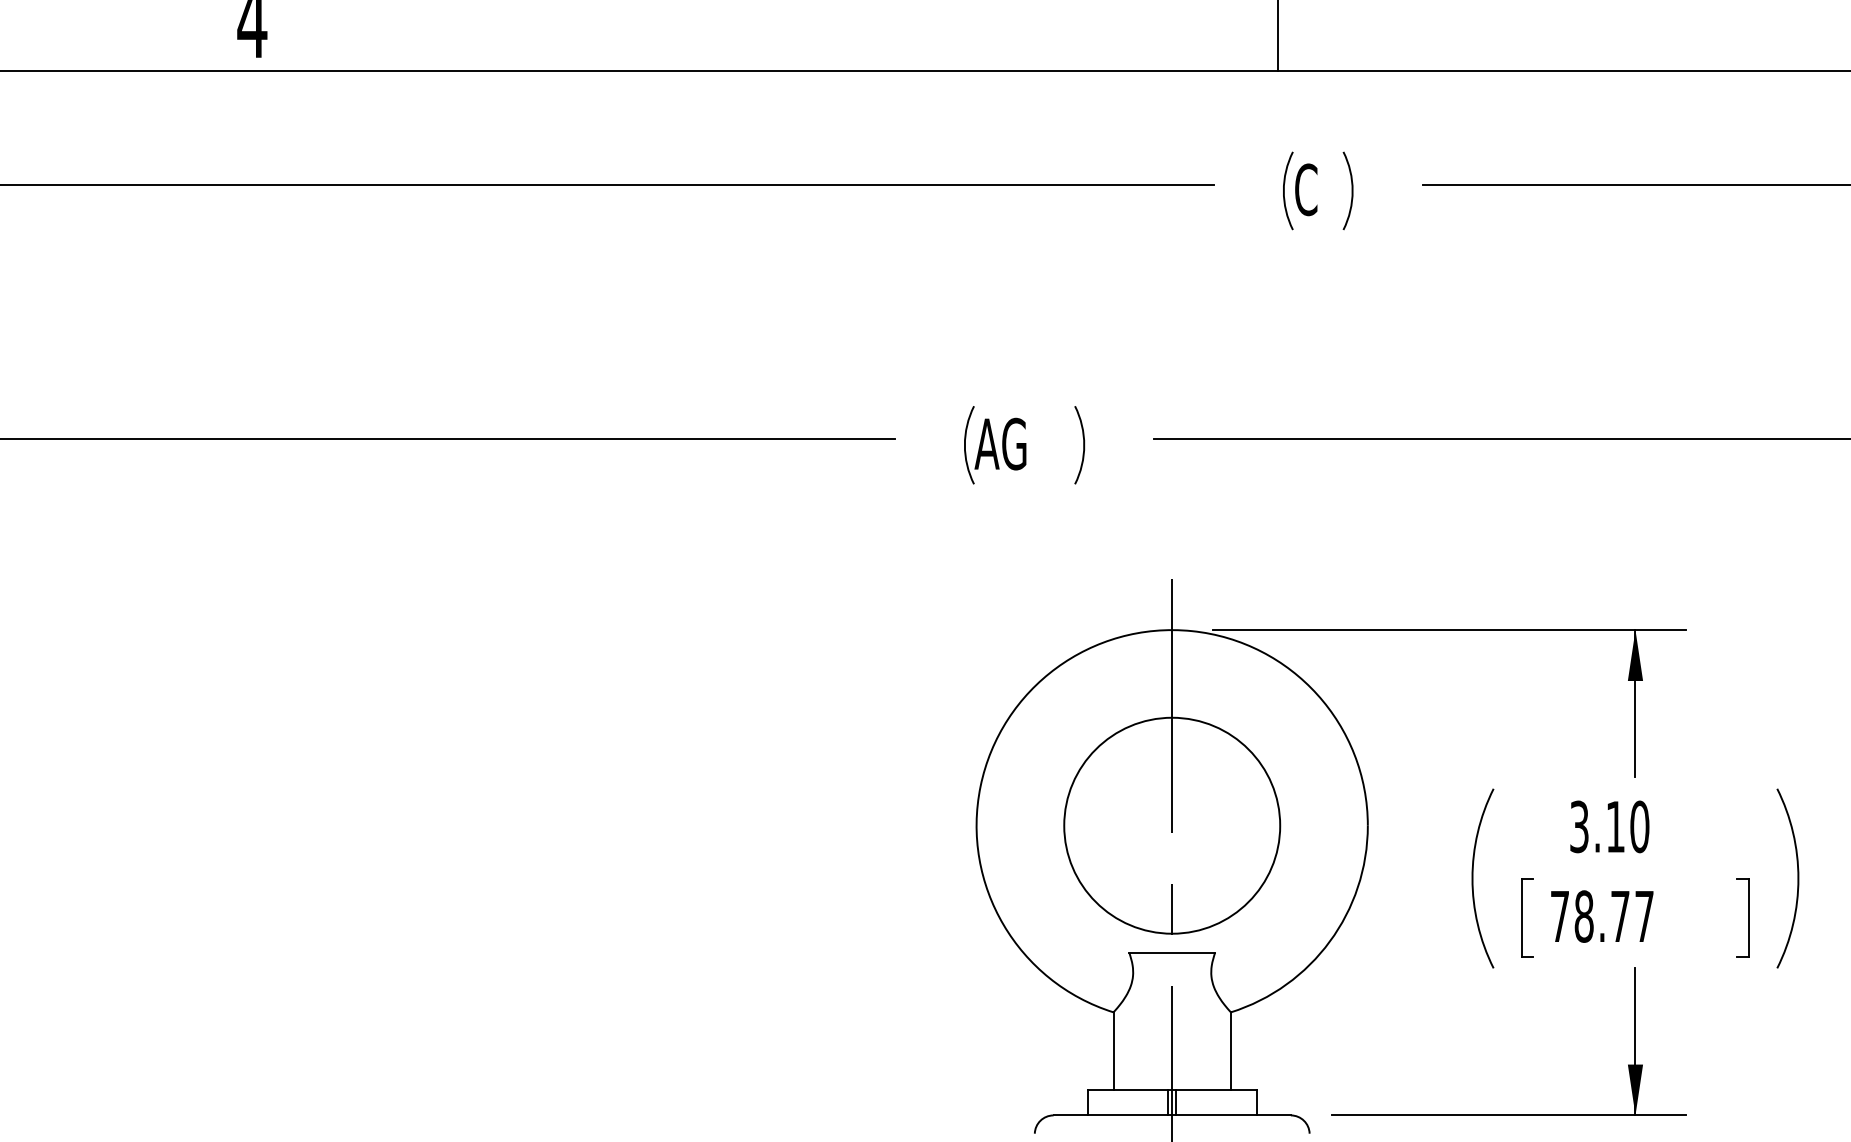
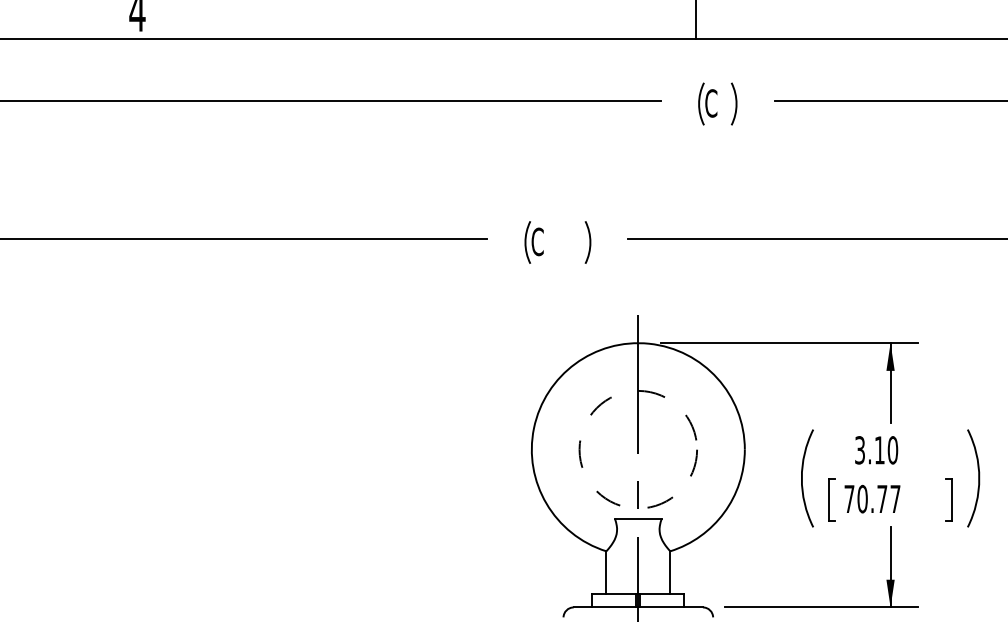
text: (999, 443) -> (544, 241), AG -> C
circle: (1172, 825) -> (638, 449), solid -> dashed
text: (1583, 917) -> (862, 499), 78.77 -> 70.77

